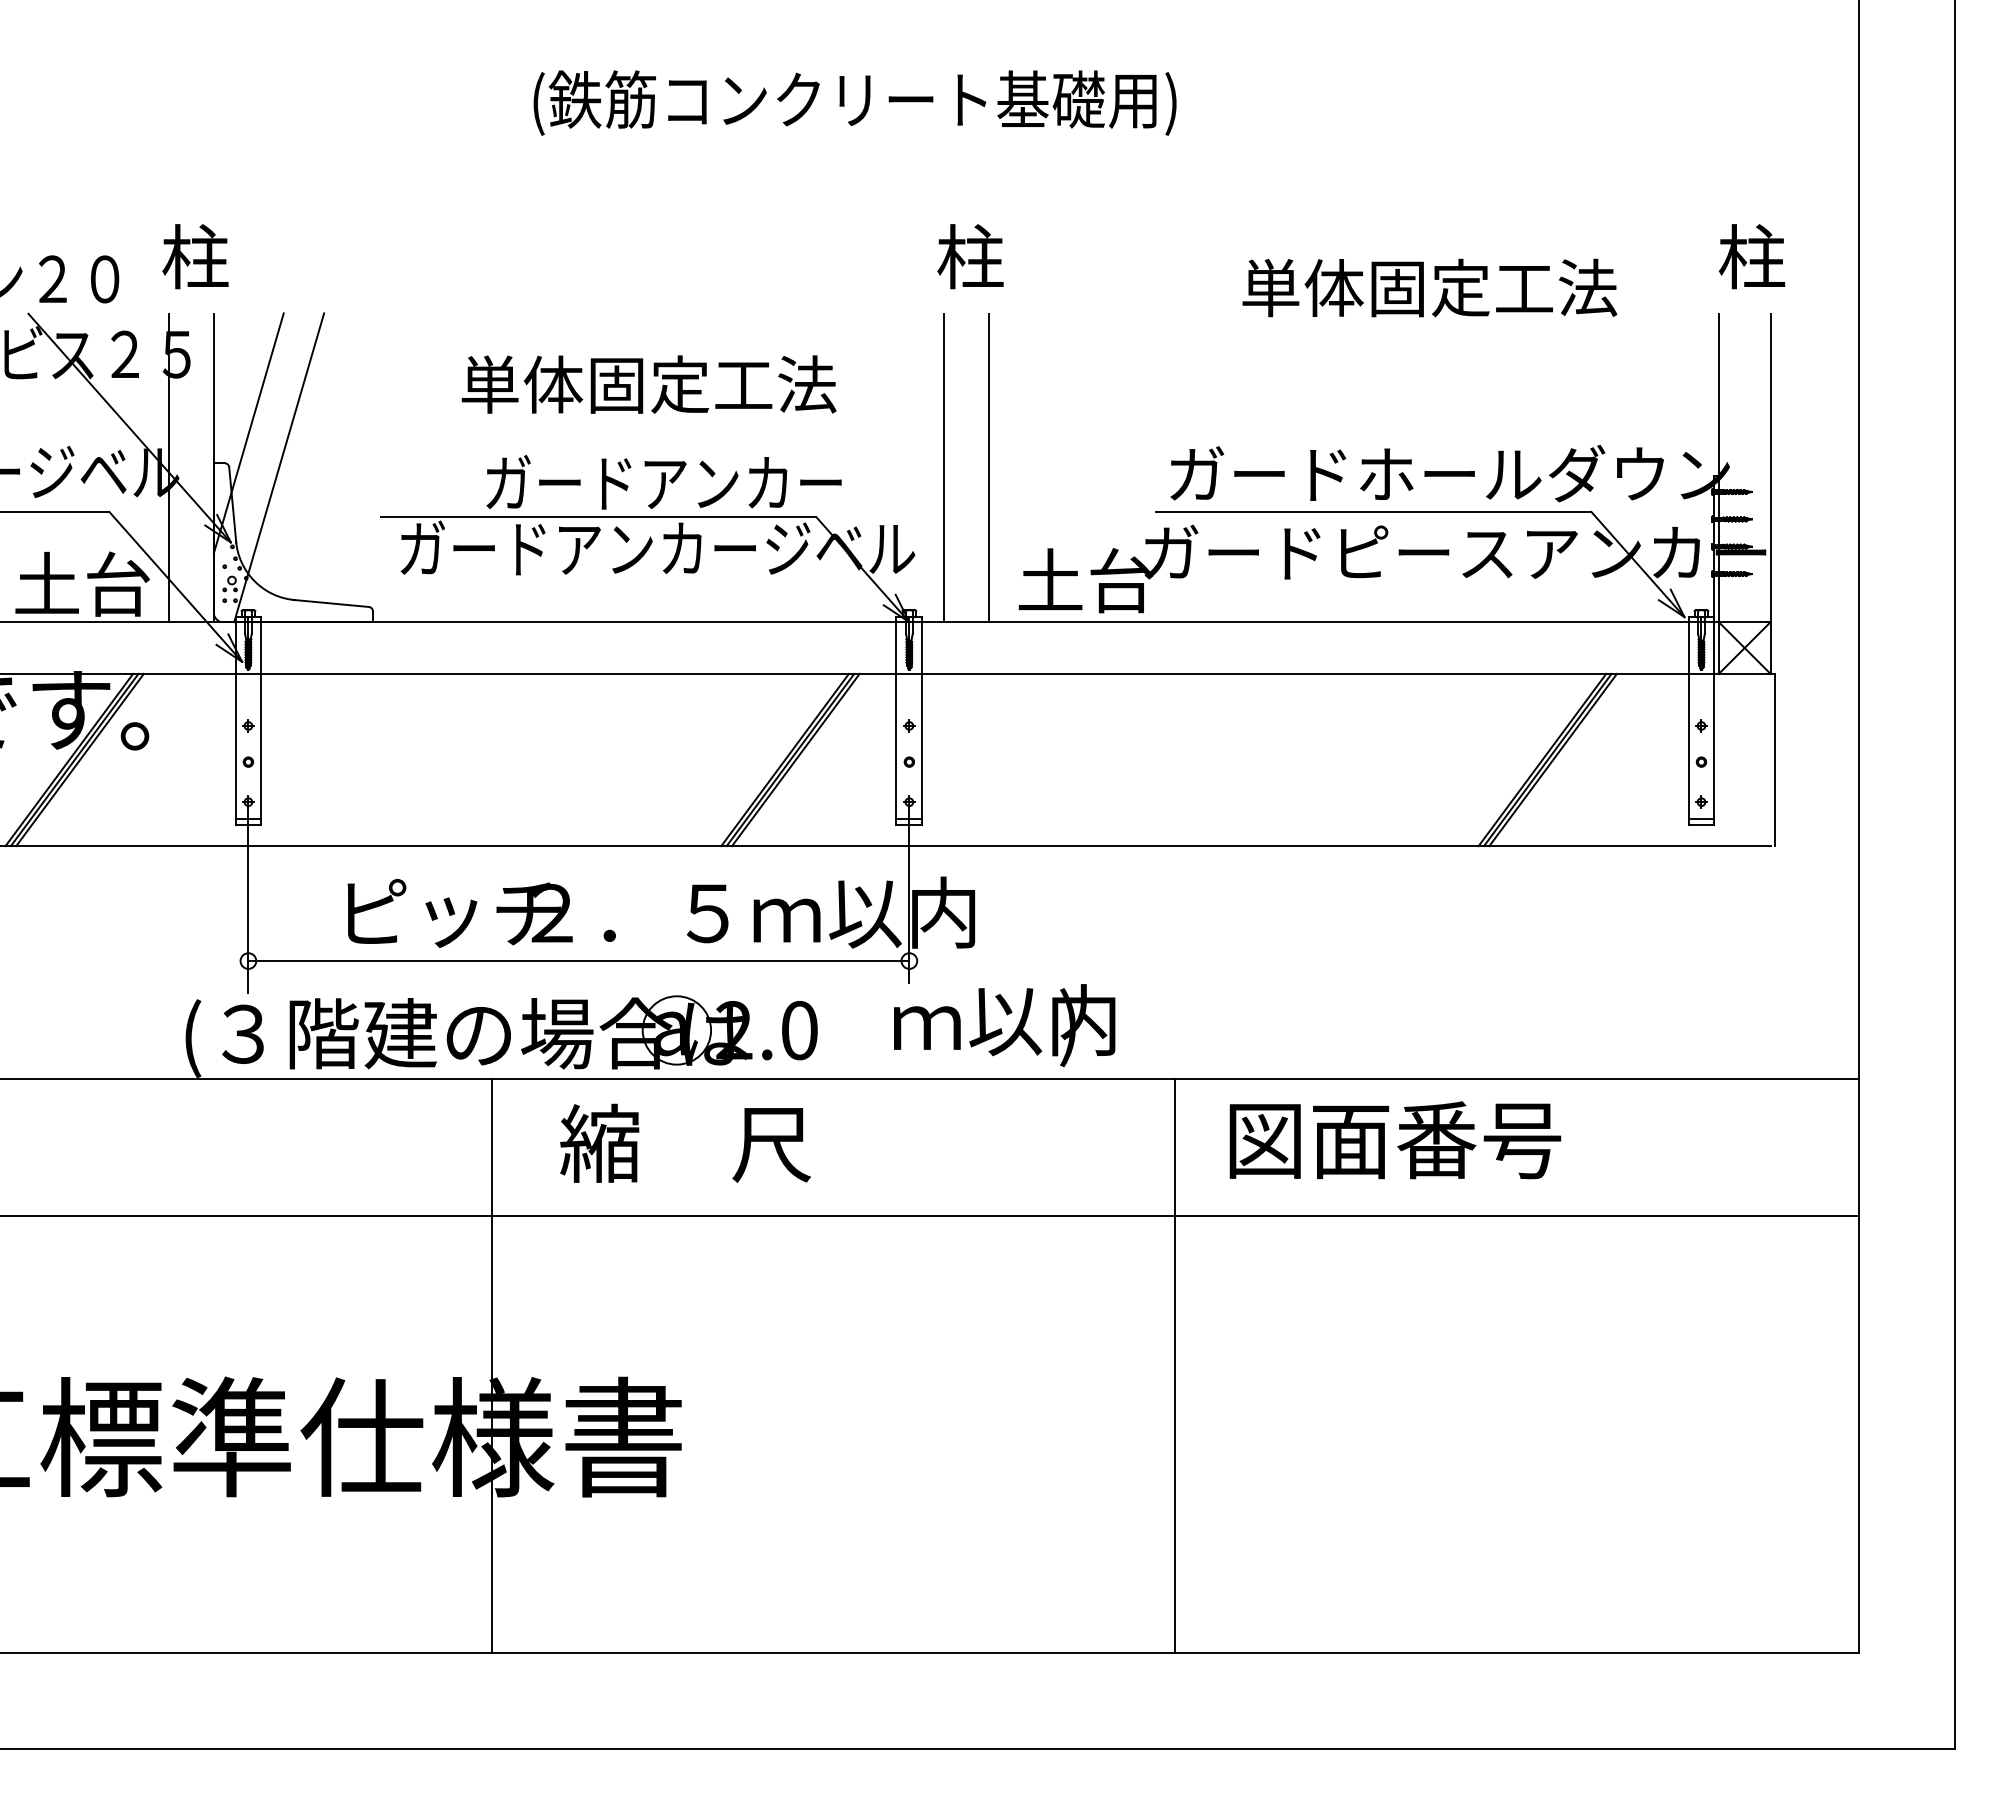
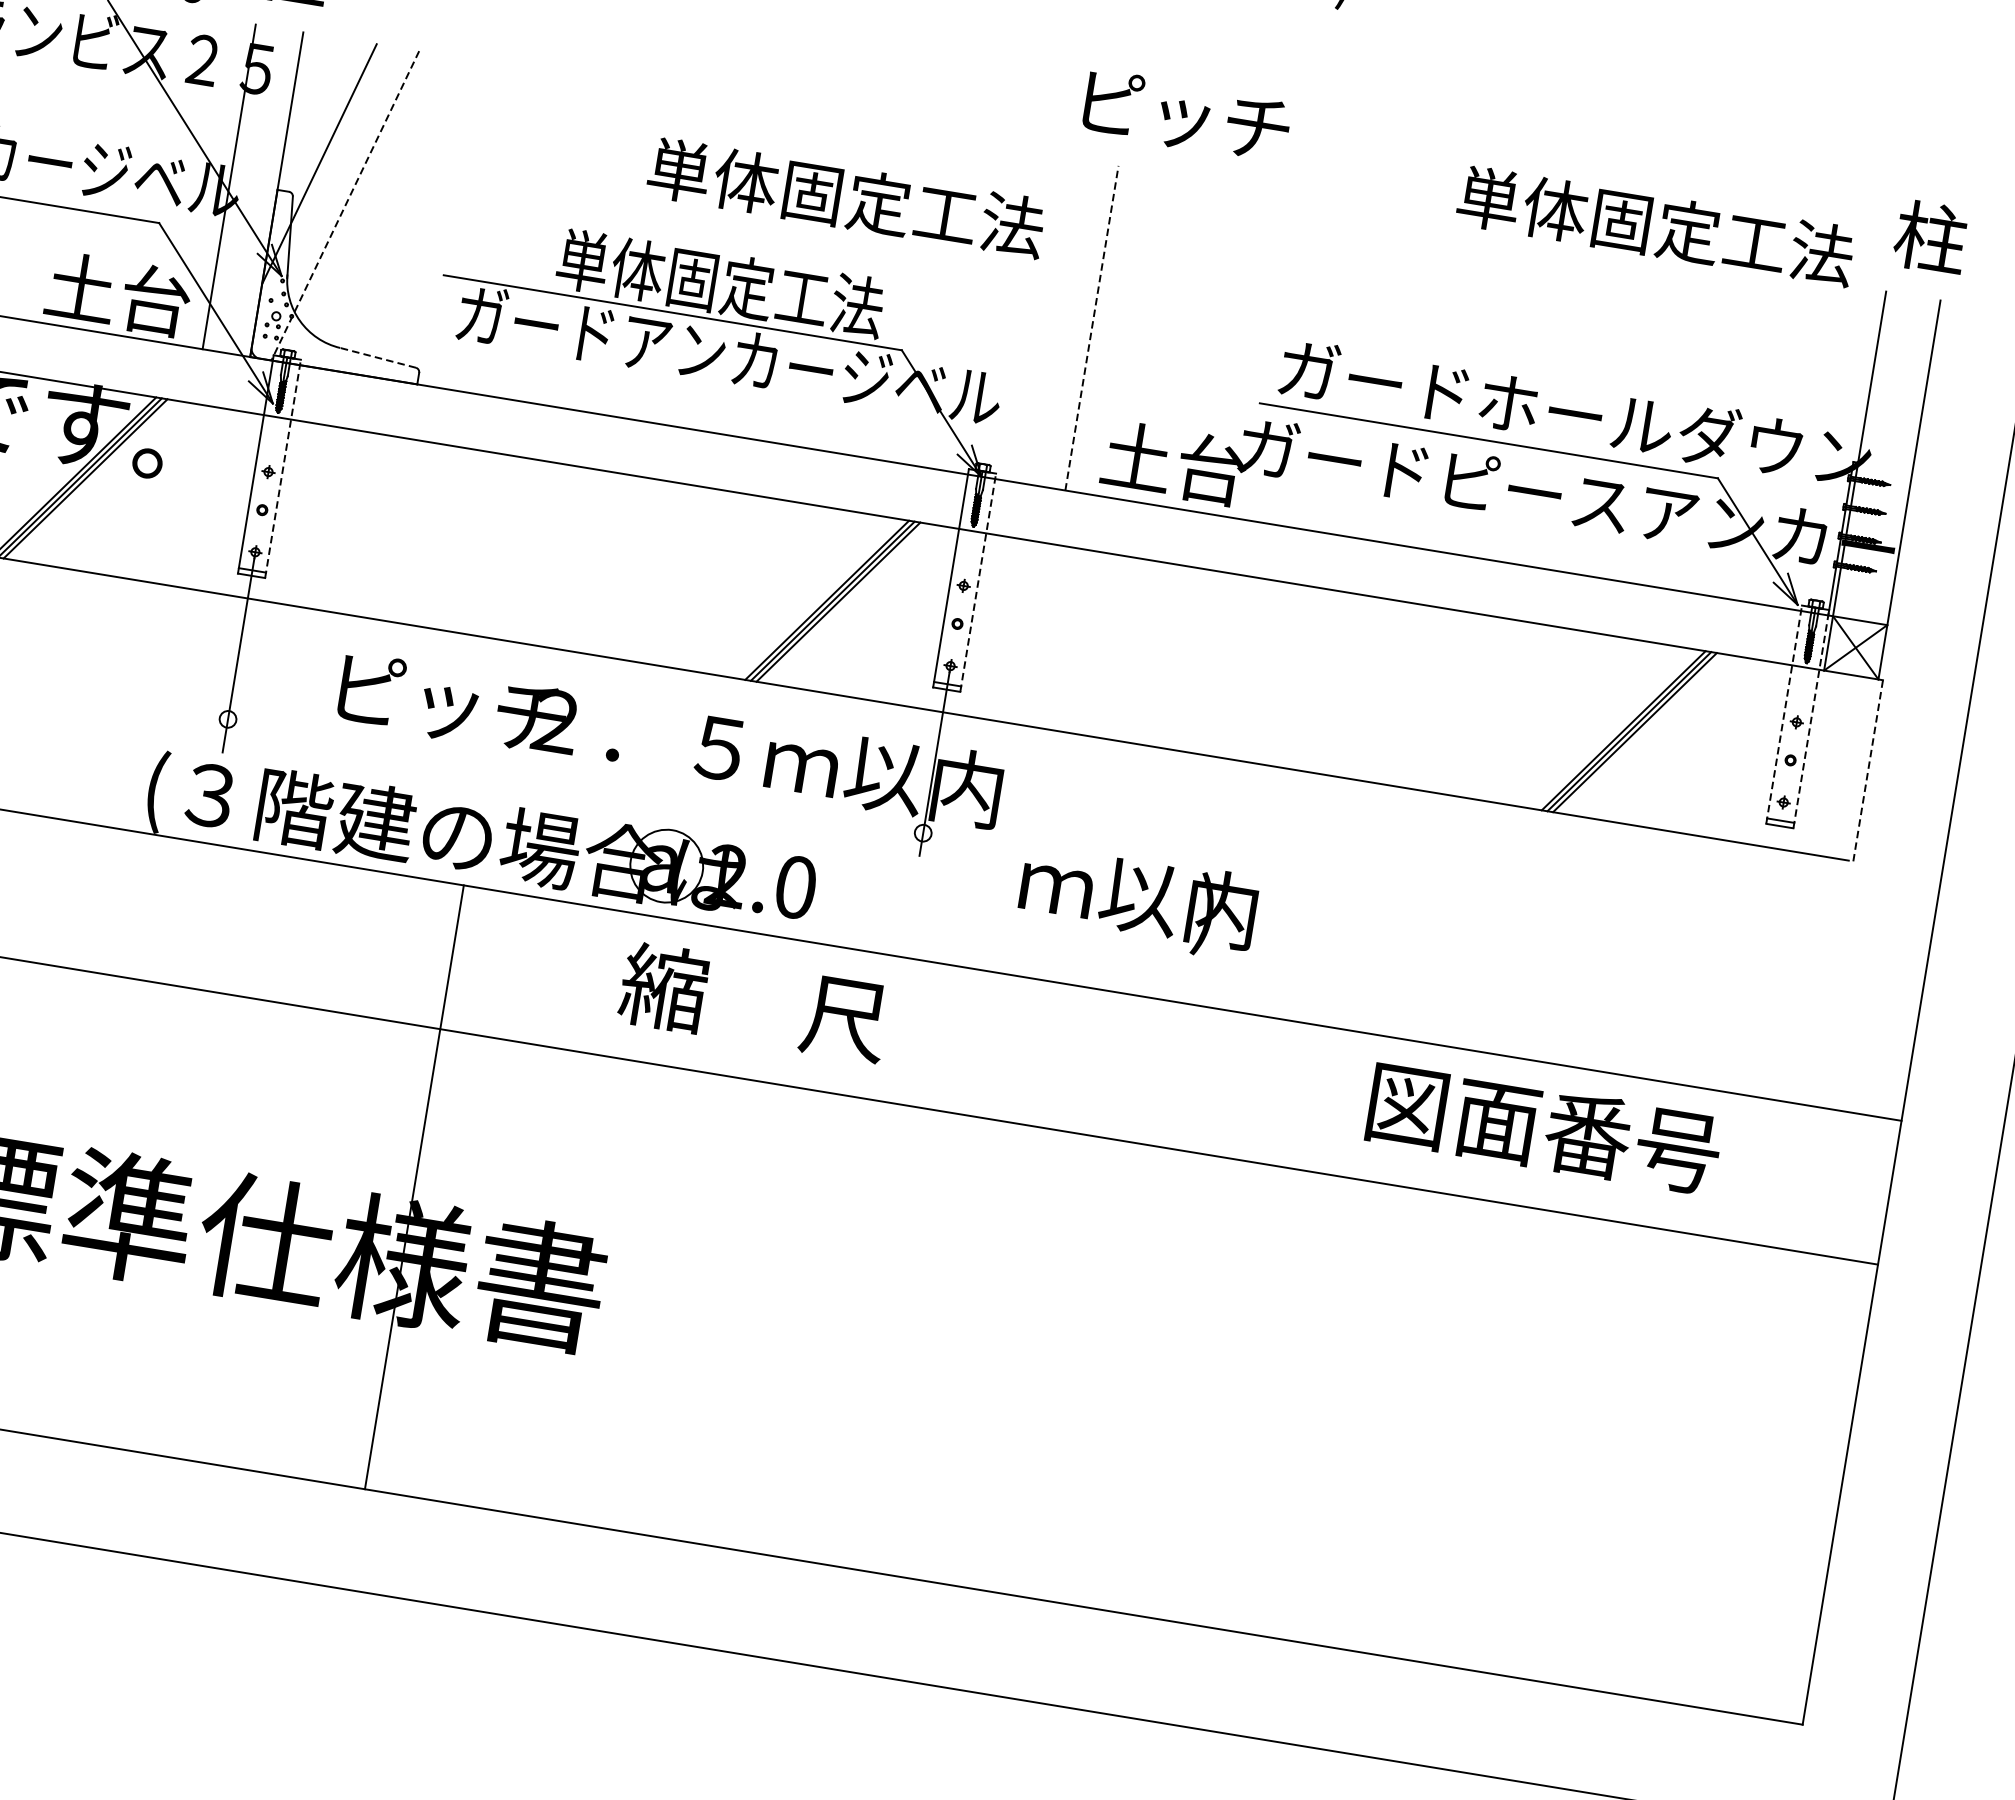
text: (1039, 256) -> (1181, 114), 柱 -> ピッチ
text: (1429, 287) -> (1655, 225), moved
text: (648, 384) -> (845, 197), moved
line: (279, 467) -> (345, 205), solid -> dashed
line: (943, 467) -> (1044, 319), removed
line: (989, 467) -> (1092, 327), solid -> dashed
text: (662, 482) -> (745, 287), ガードアンカー -> 単体固定工法
line: (330, 603) -> (375, 357), solid -> dashed
line: (261, 720) -> (283, 468), solid -> dashed
line: (922, 720) -> (978, 582), solid -> dashed
line: (1688, 720) -> (1784, 714), solid -> dashed
line: (1714, 720) -> (1811, 718), solid -> dashed
line: (1774, 759) -> (1867, 770), solid -> dashed
line: (578, 961) -> (575, 776), removed
text: (1004, 1025) -> (1137, 901), moved
text: (1395, 1140) -> (1544, 1128), moved
text: (685, 1142) -> (754, 1001), moved
line: (1175, 1366) -> (1133, 1305), removed

